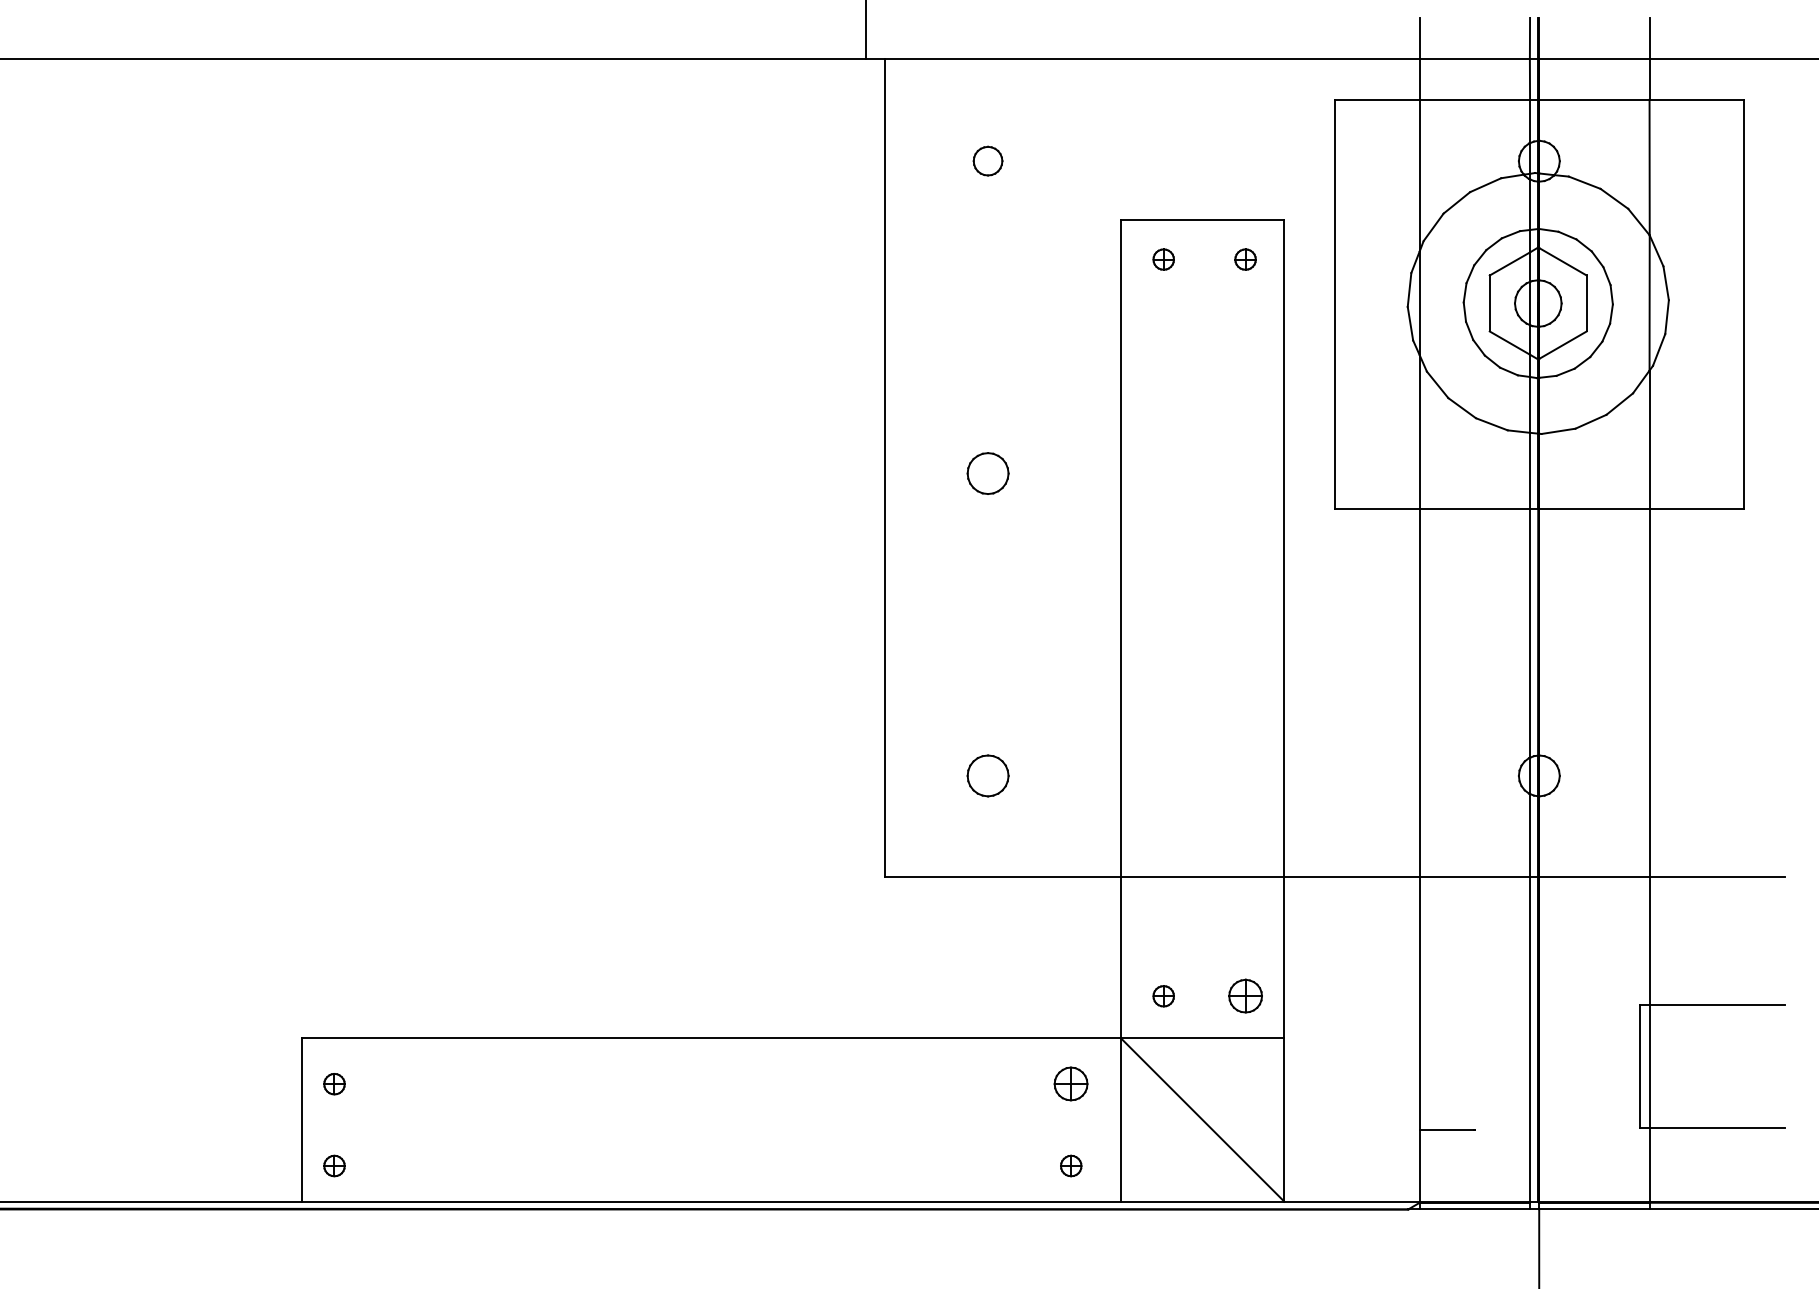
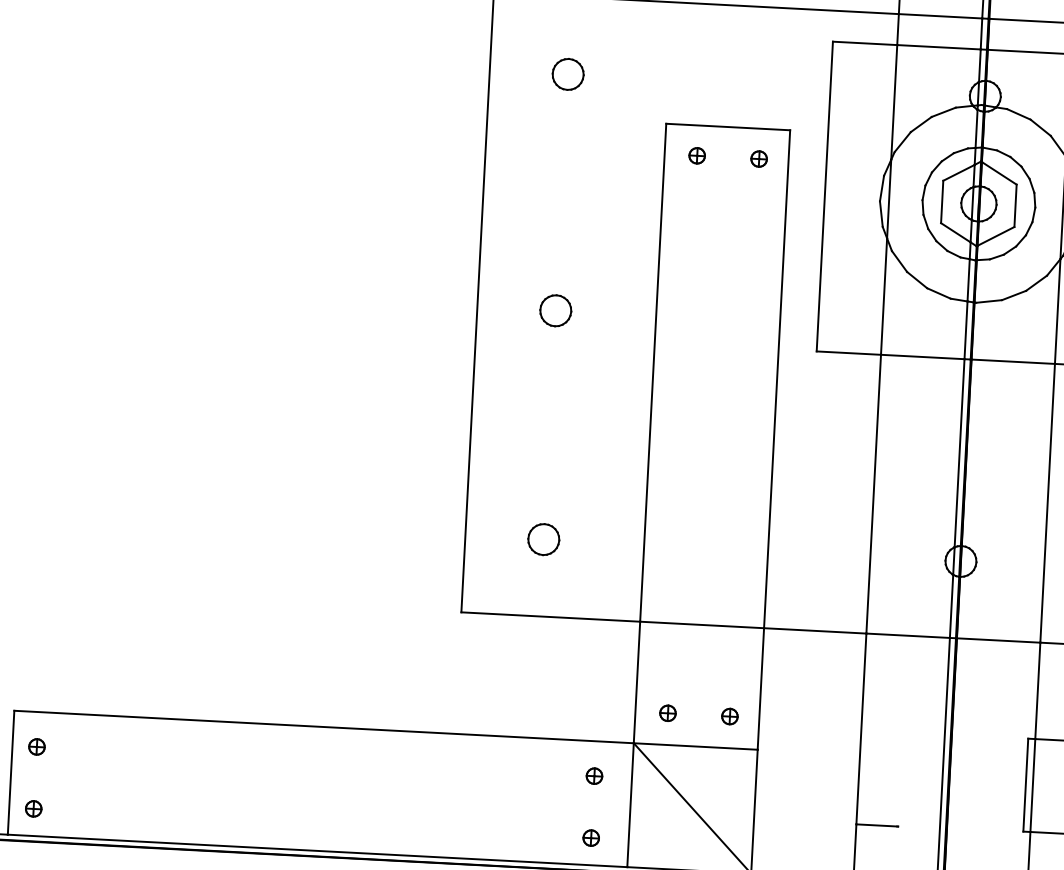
part: (987, 160) -> (567, 73), size x1.43
part: (1245, 996) -> (729, 716), size x0.62
part: (1071, 1084) -> (594, 776), size x0.62

